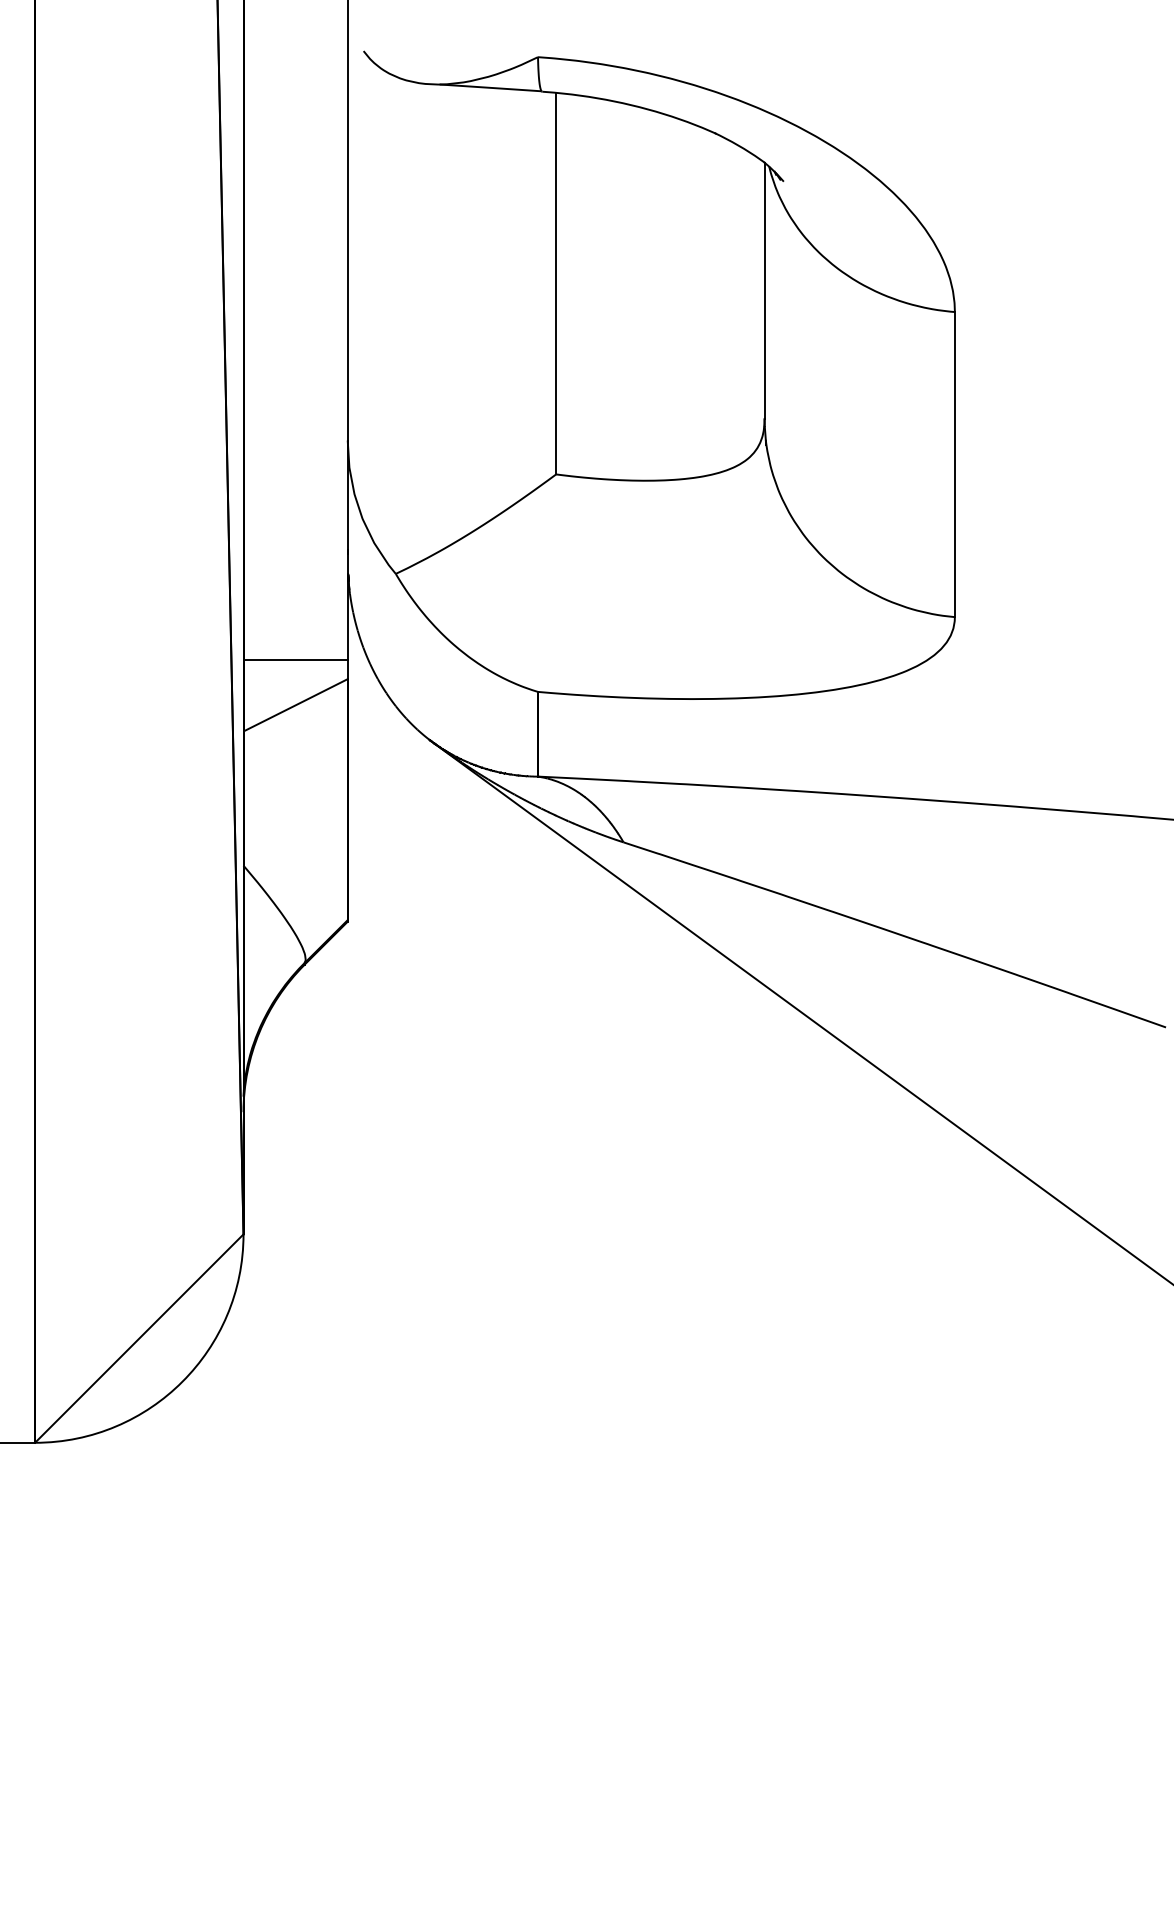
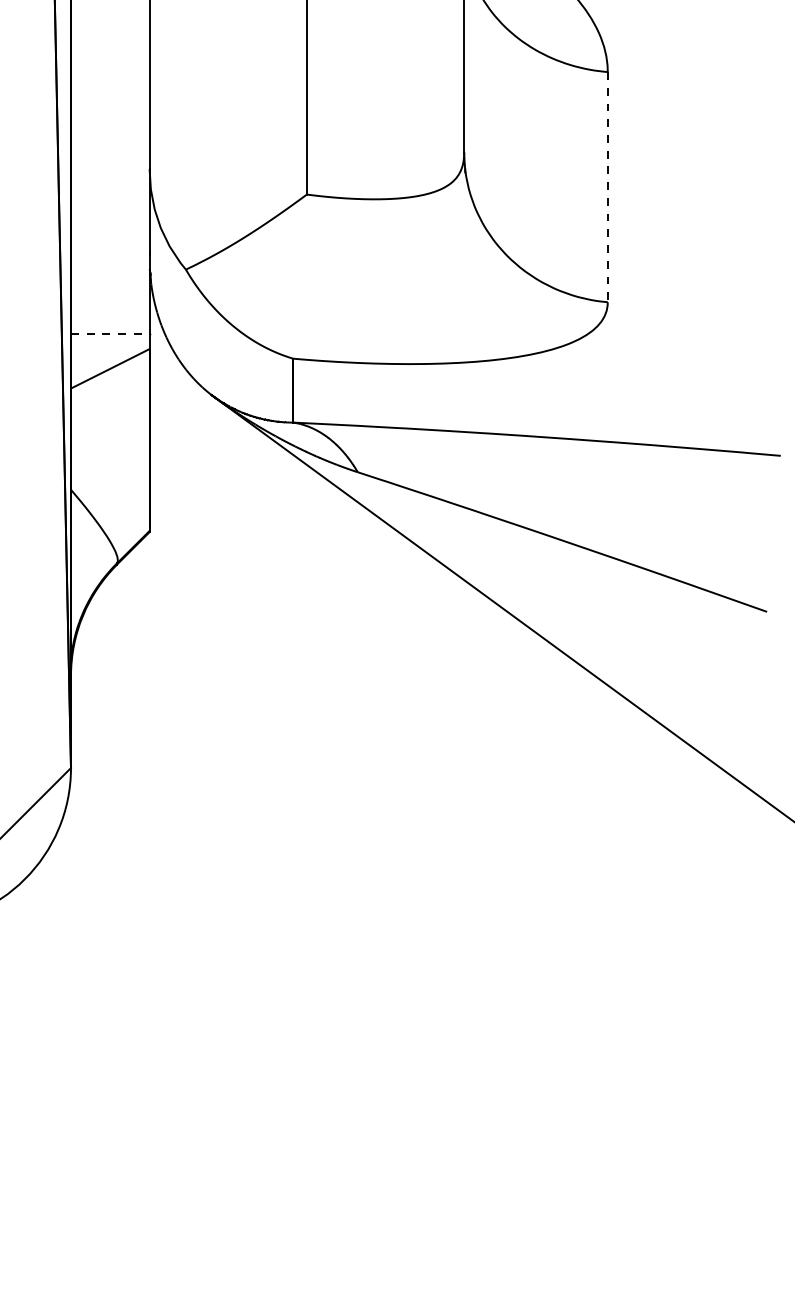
line: (954, 464) -> (607, 187), solid -> dashed
line: (296, 659) -> (110, 334), solid -> dashed

